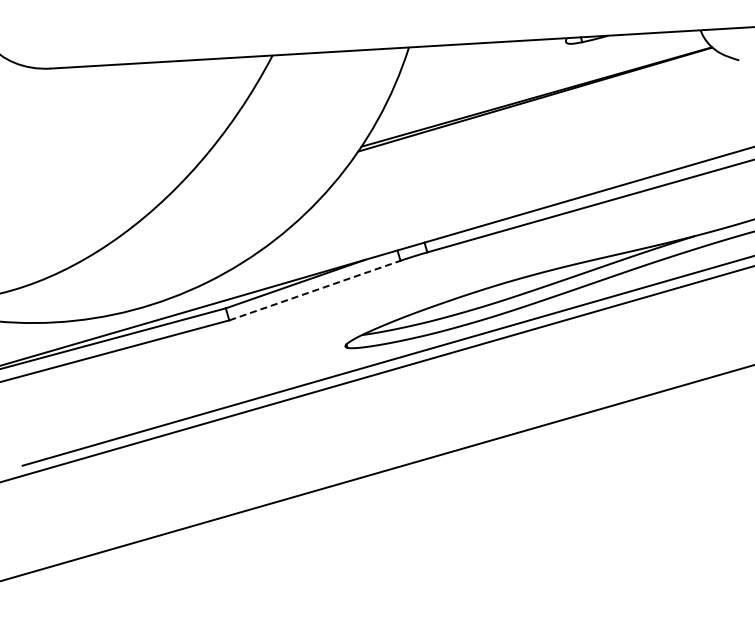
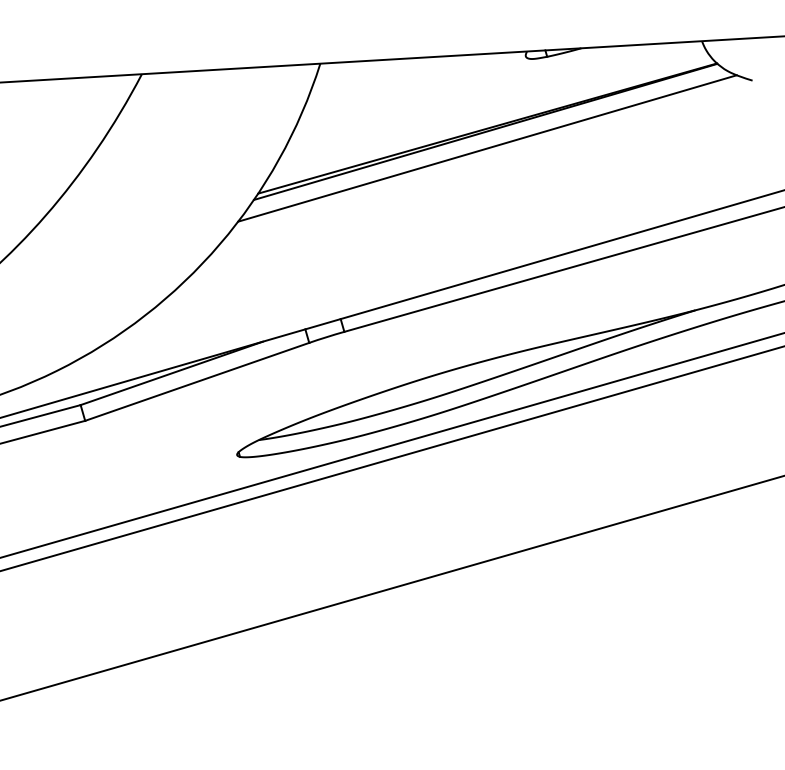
line: (536, 112) -> (487, 148), added
line: (314, 290) -> (196, 381), dashed -> solid

